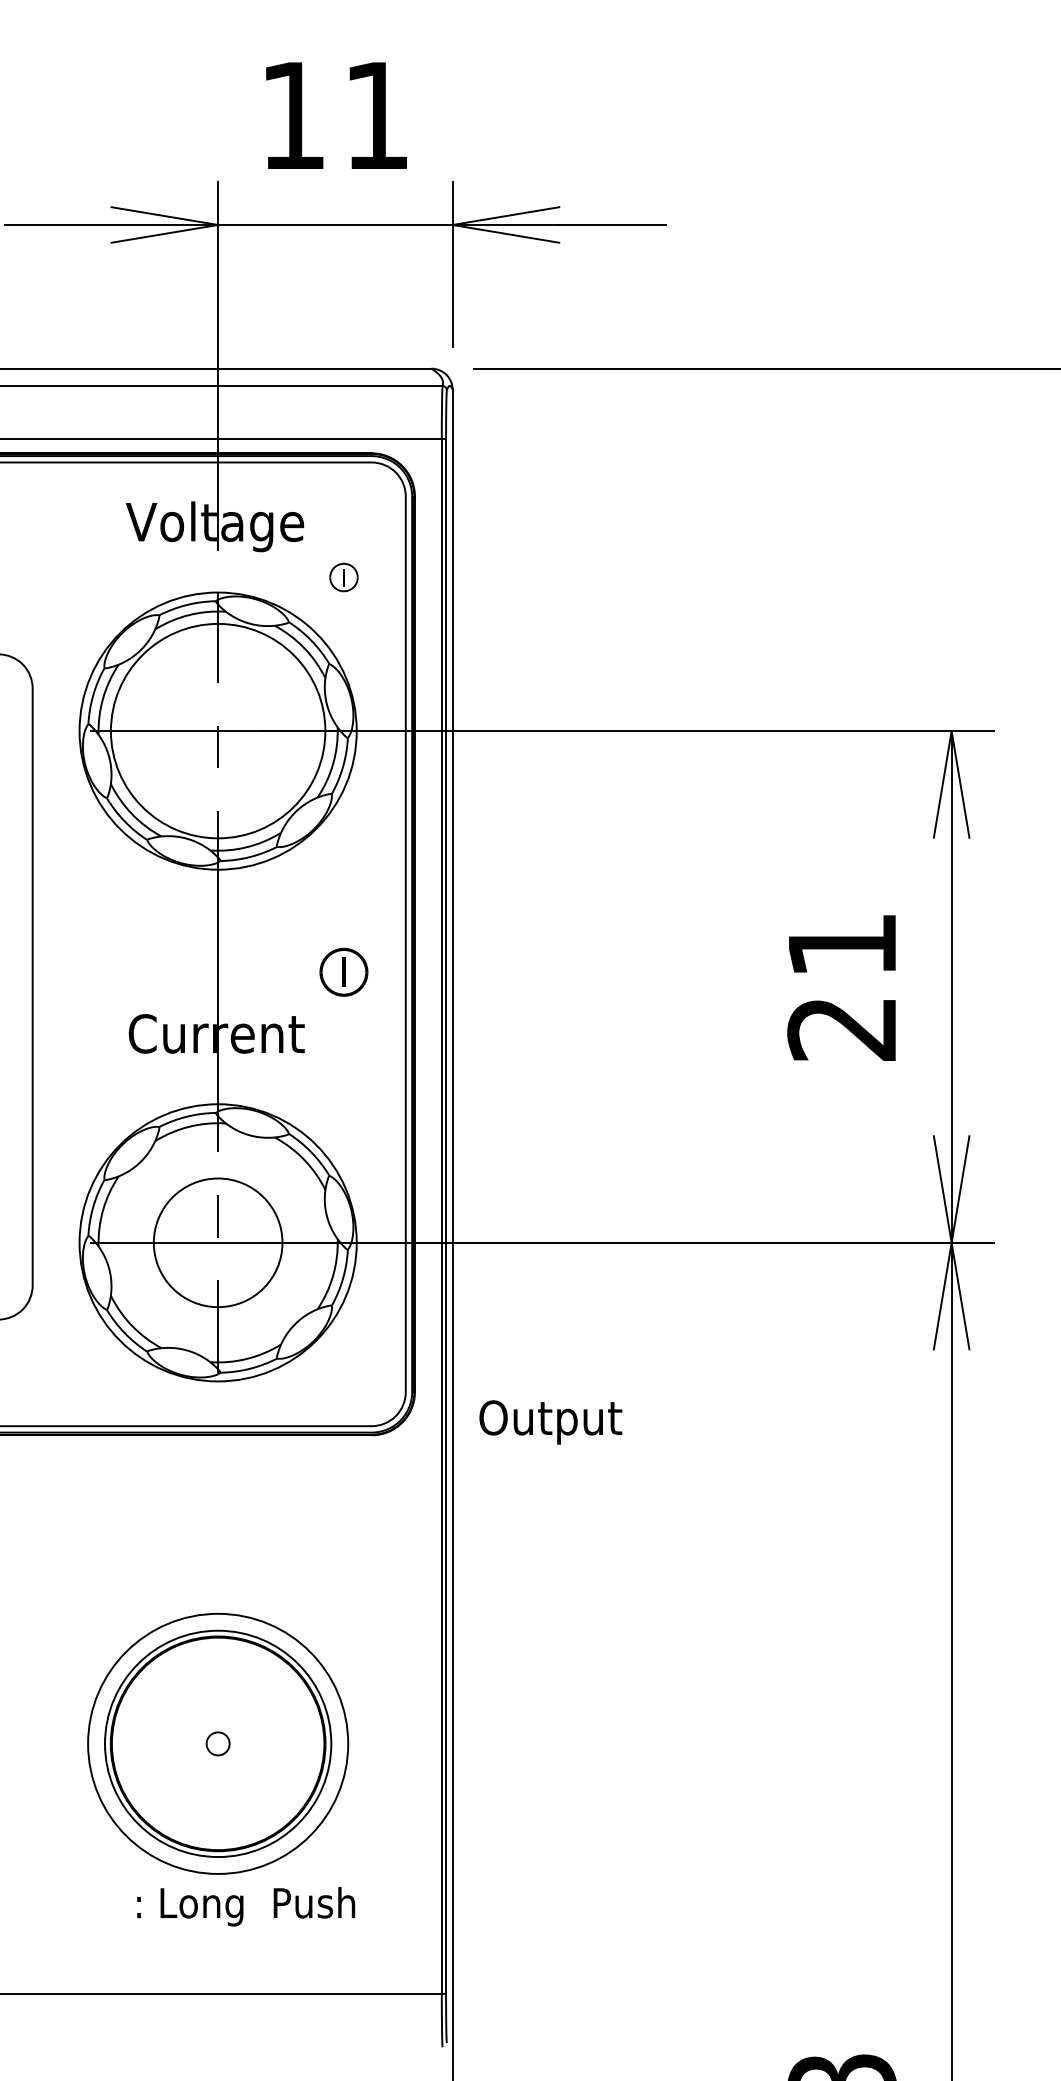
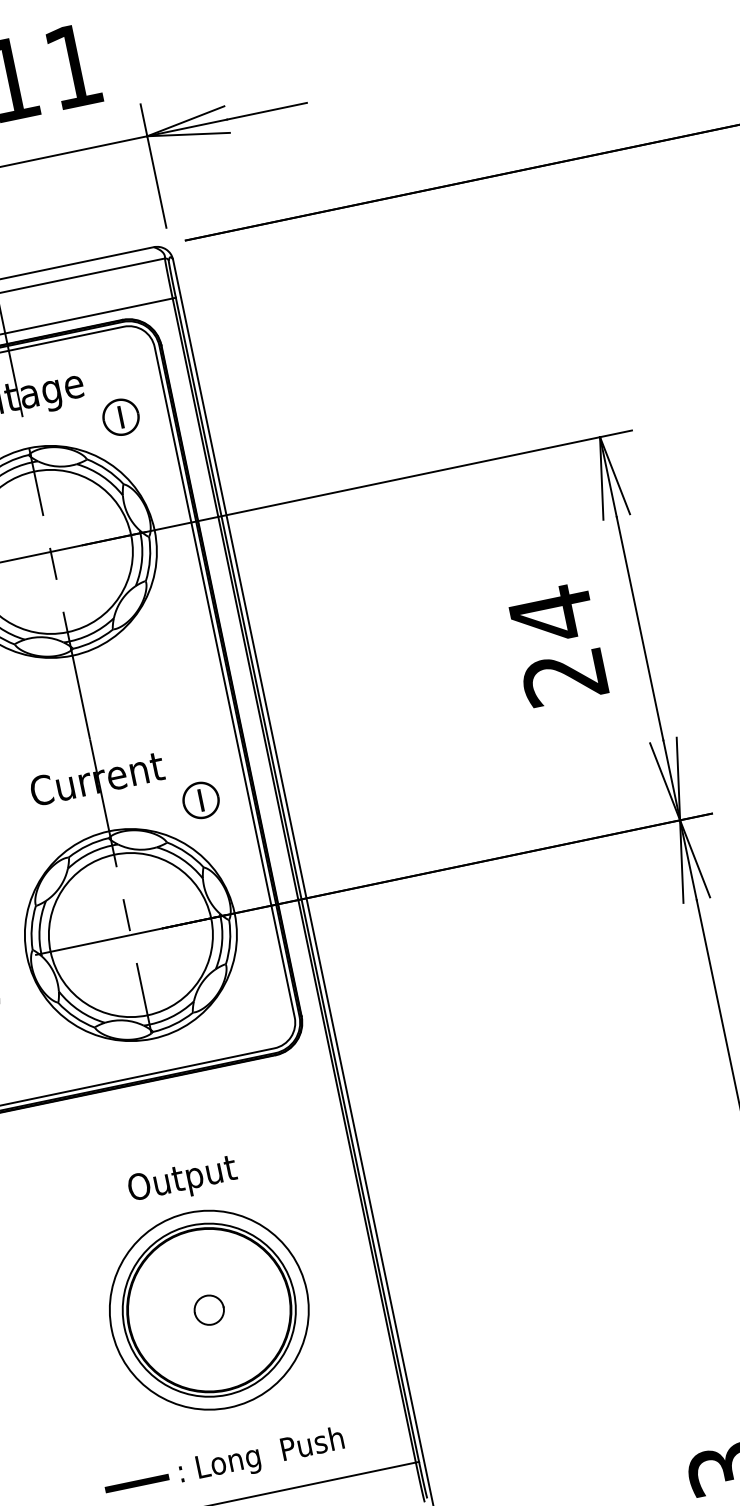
part: (343, 577) -> (120, 417), size x1.67
text: (842, 945) -> (551, 614), 21 -> 24
part: (343, 971) -> (200, 799), moved
circle: (217, 1242) -> (130, 934), size x1.67
text: (550, 1422) -> (182, 1181), moved
circle: (217, 1743) -> (208, 1310), size x1.67
text: (246, 1906) -> (262, 1456), moved
line: (79, 1946) -> (137, 1483), added

